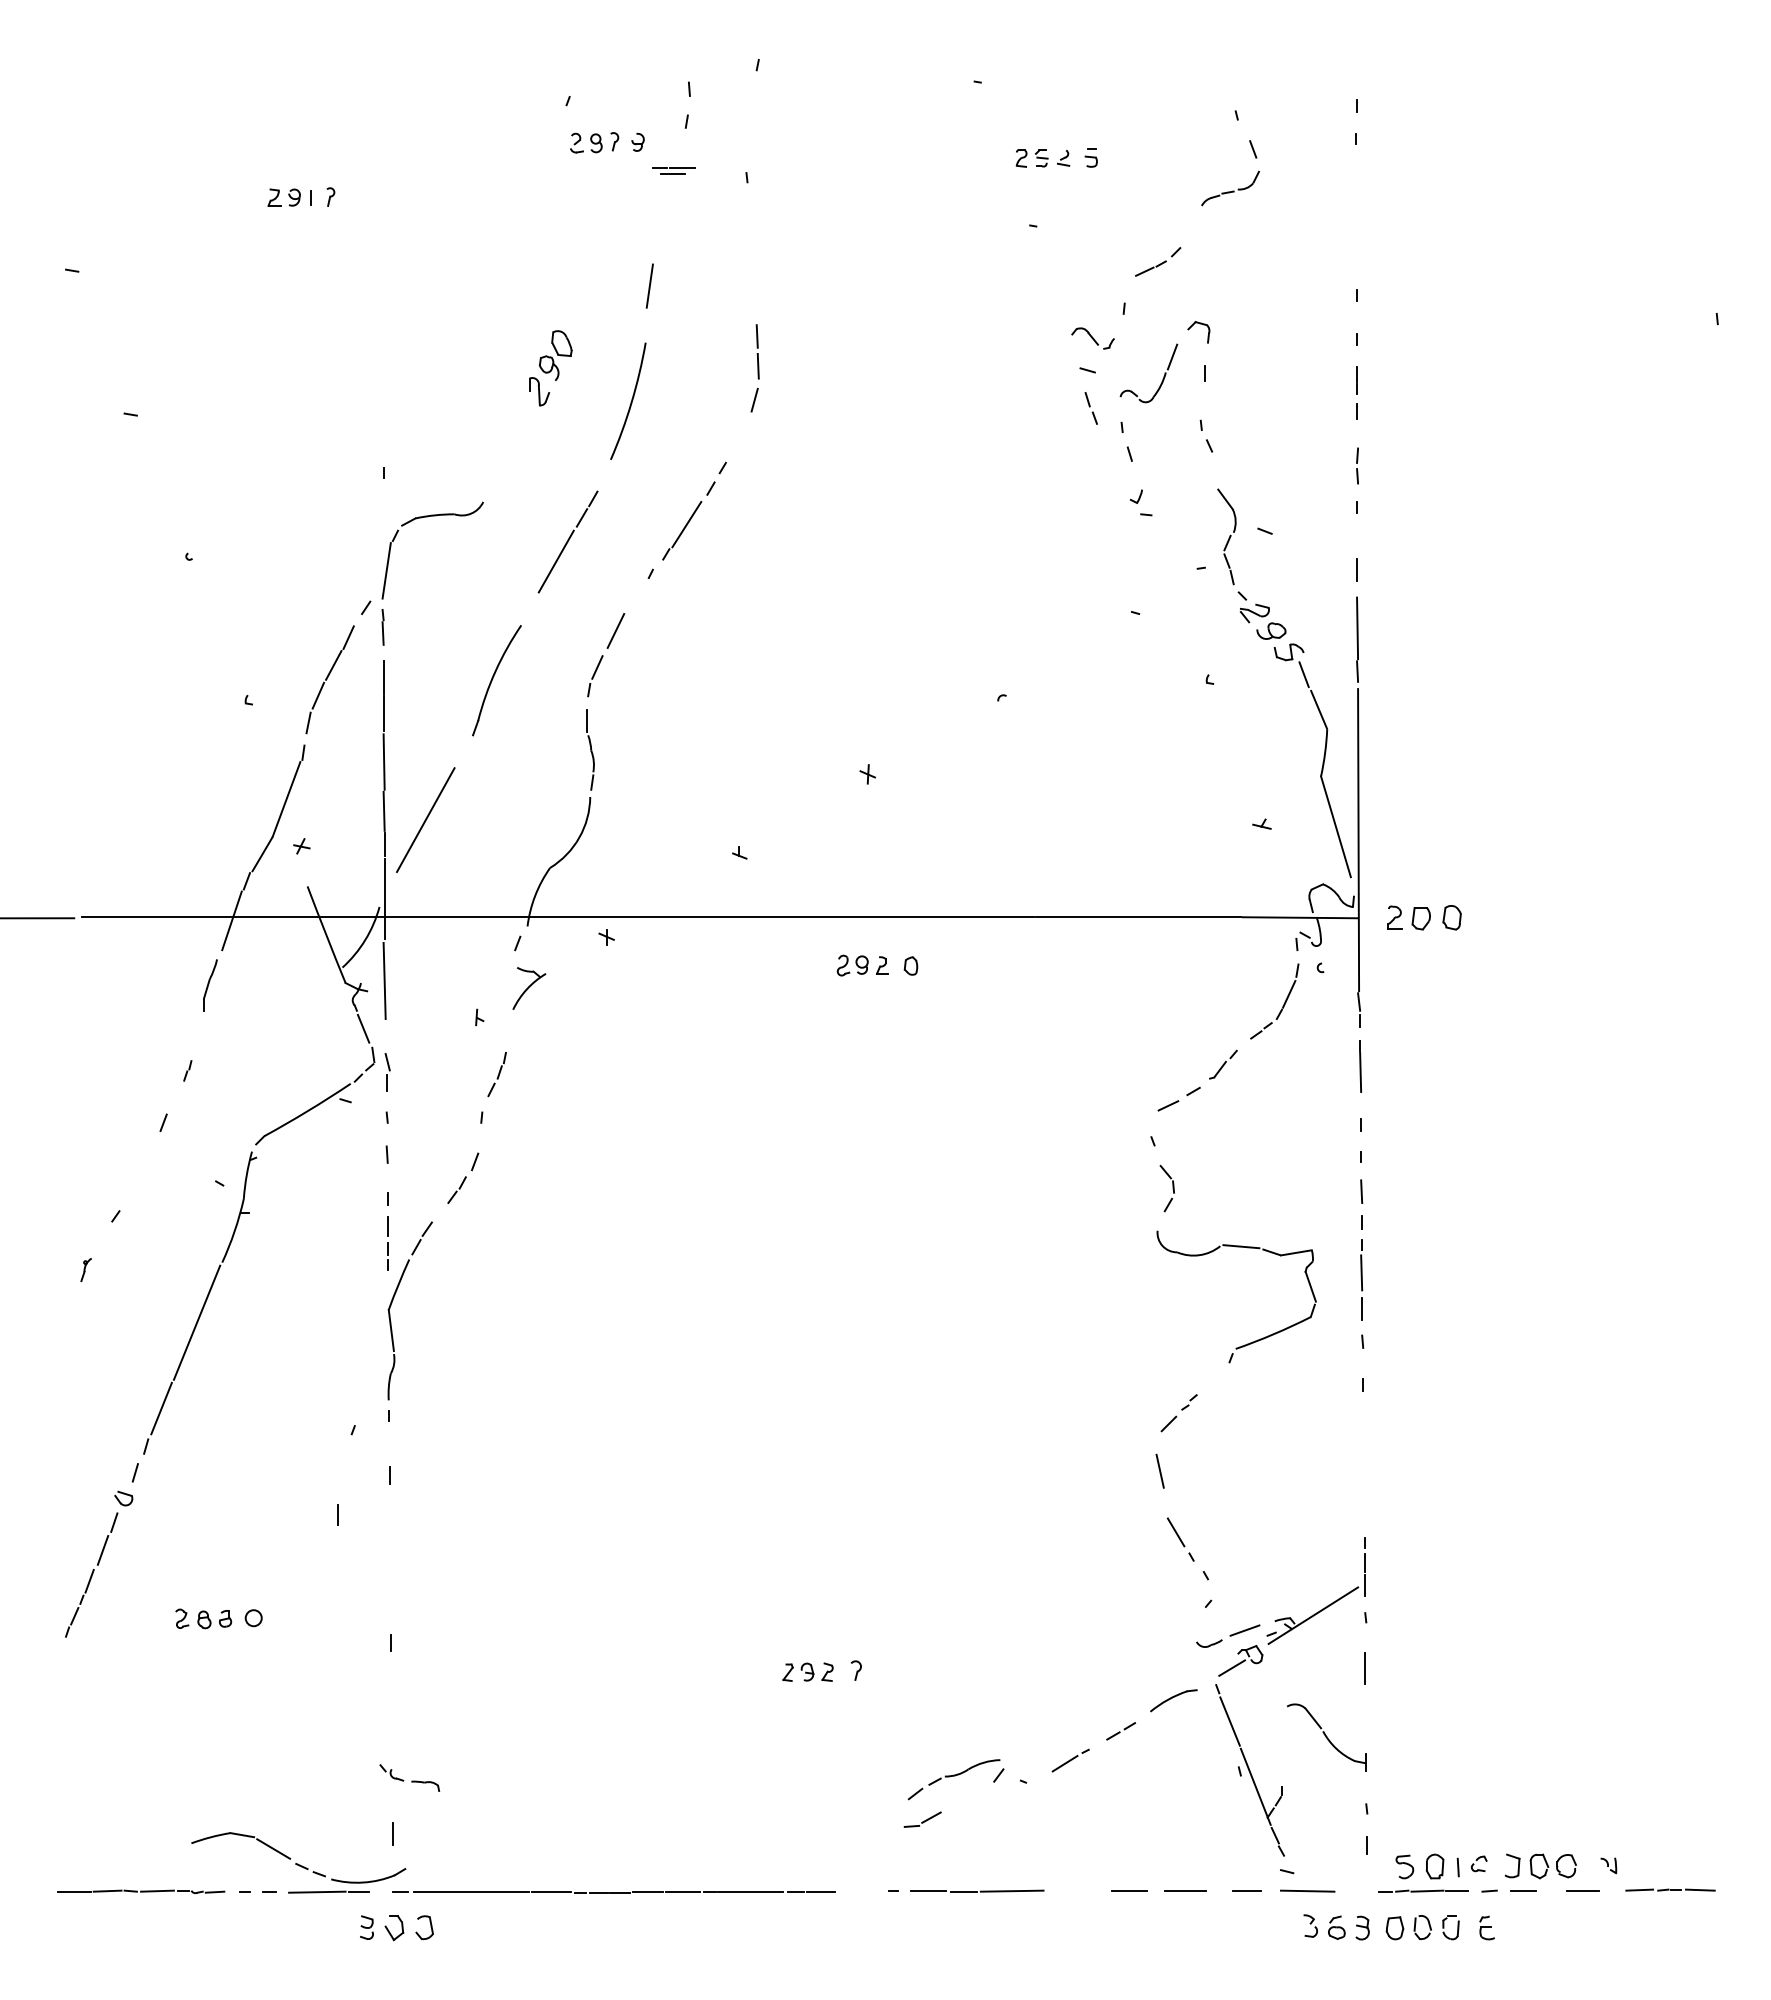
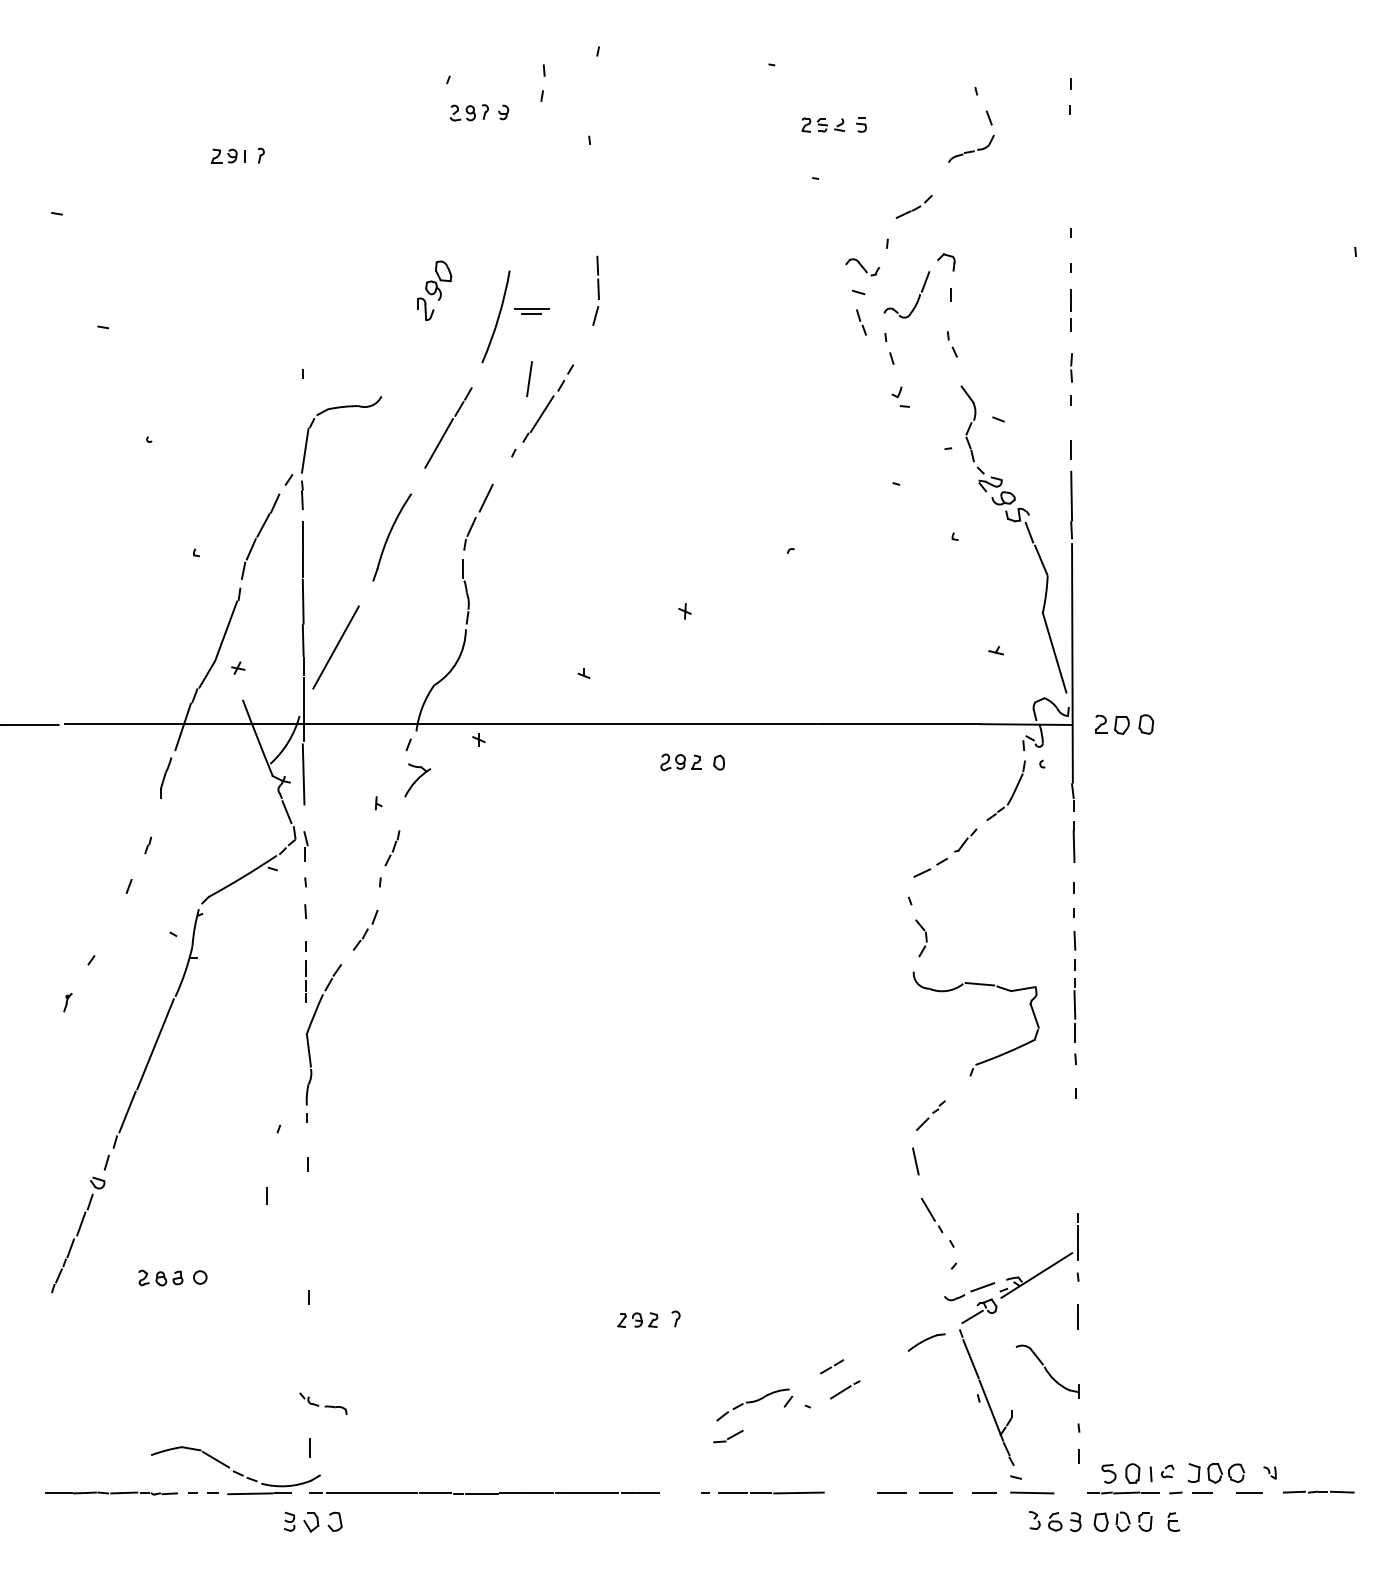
part: (673, 170) -> (531, 310), moved
line: (649, 285) -> (529, 378), moved
line: (1120, 1731) -> (831, 1366), moved

